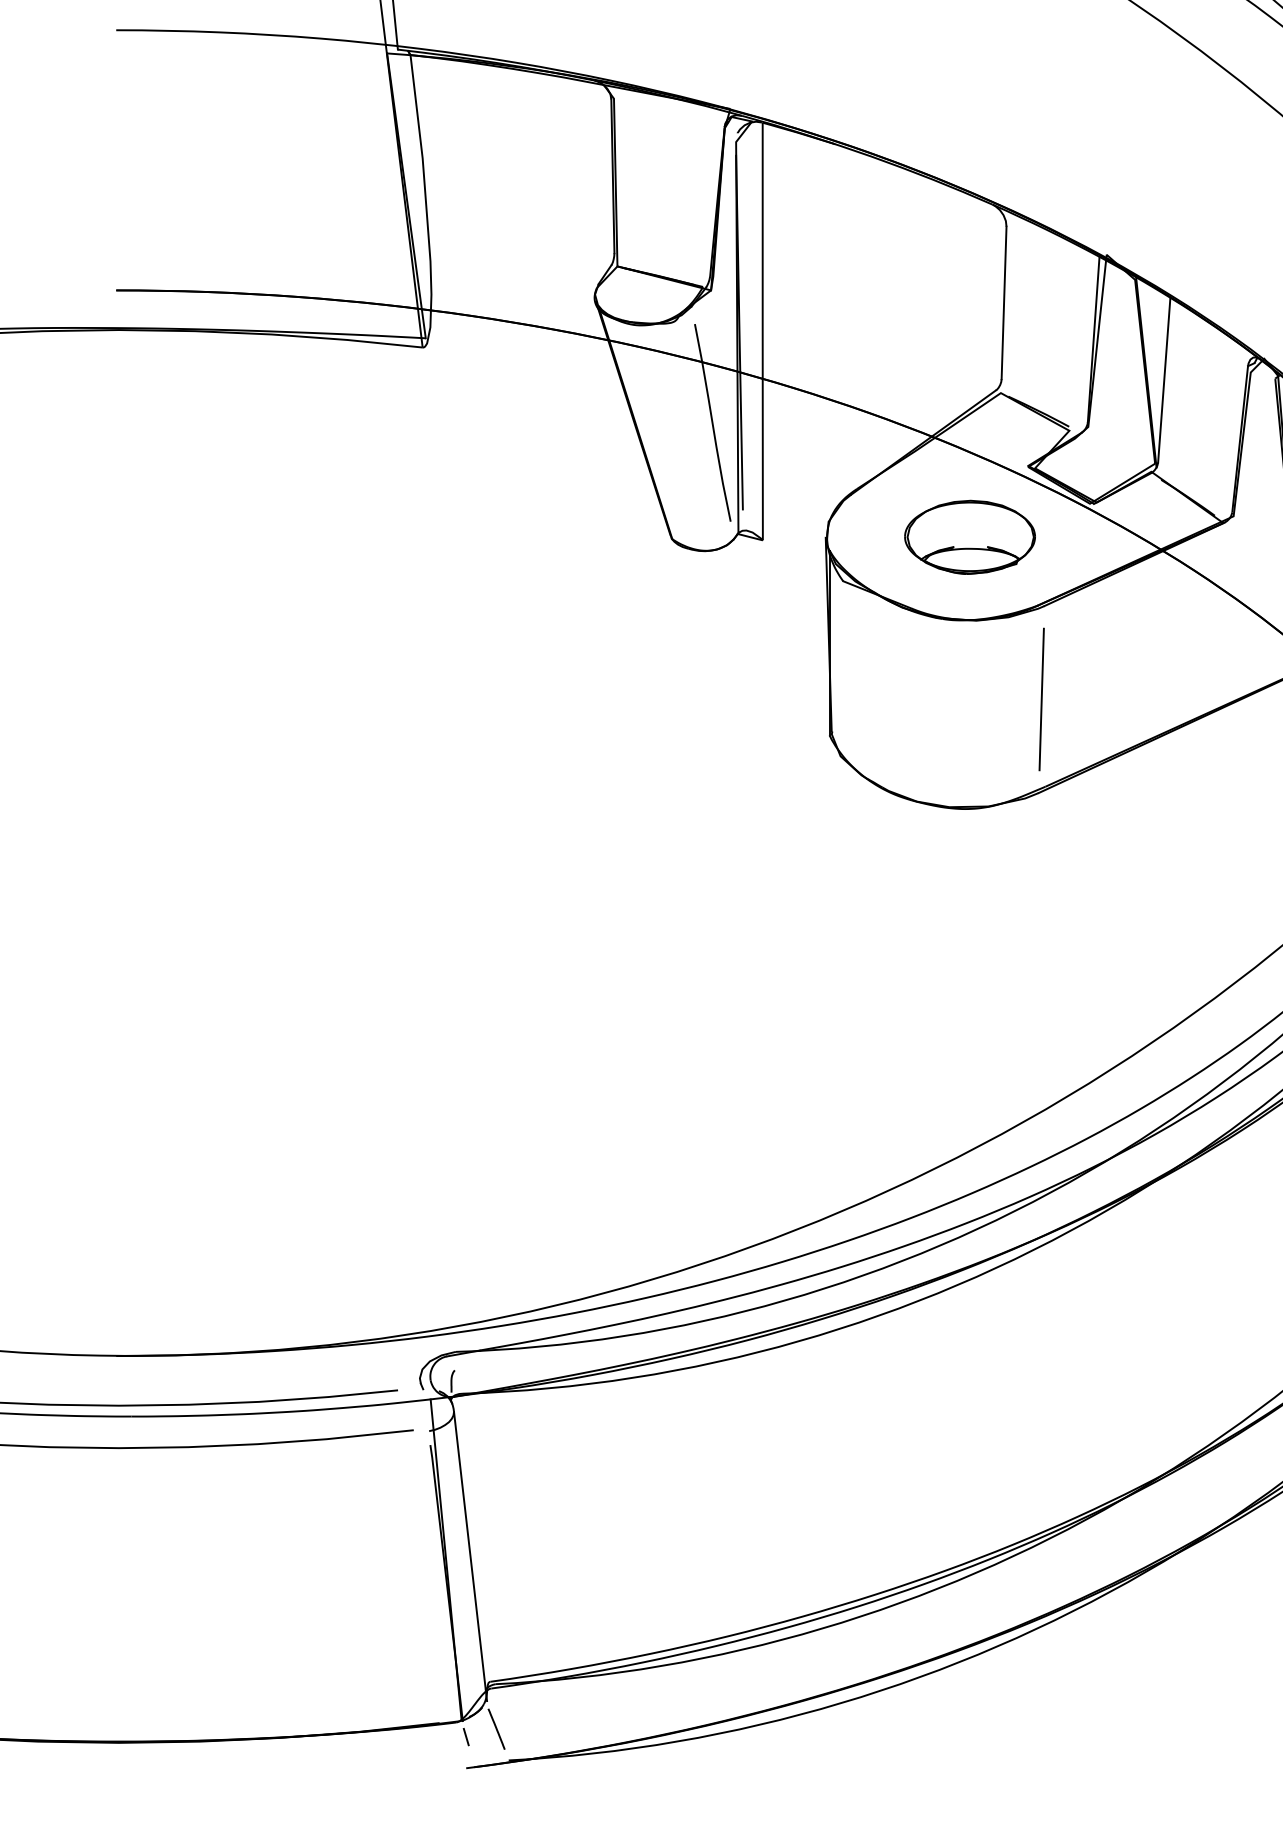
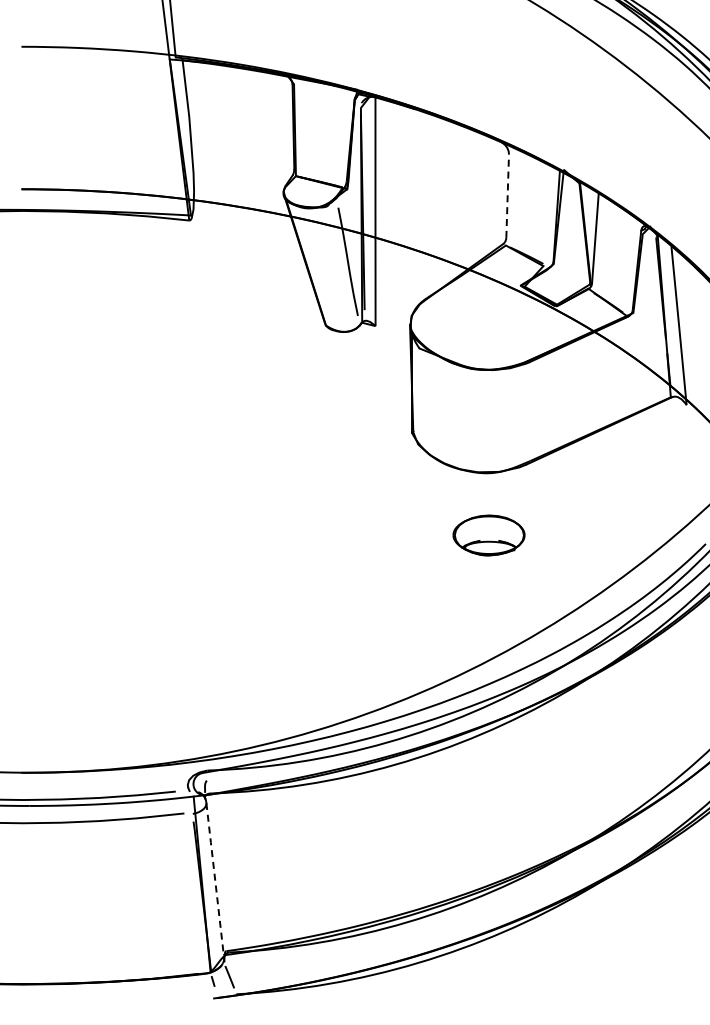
line: (1003, 303) -> (507, 196), solid -> dashed
part: (969, 537) -> (488, 535), moved
line: (1042, 699) -> (528, 413), removed
line: (470, 1556) -> (215, 882), solid -> dashed

